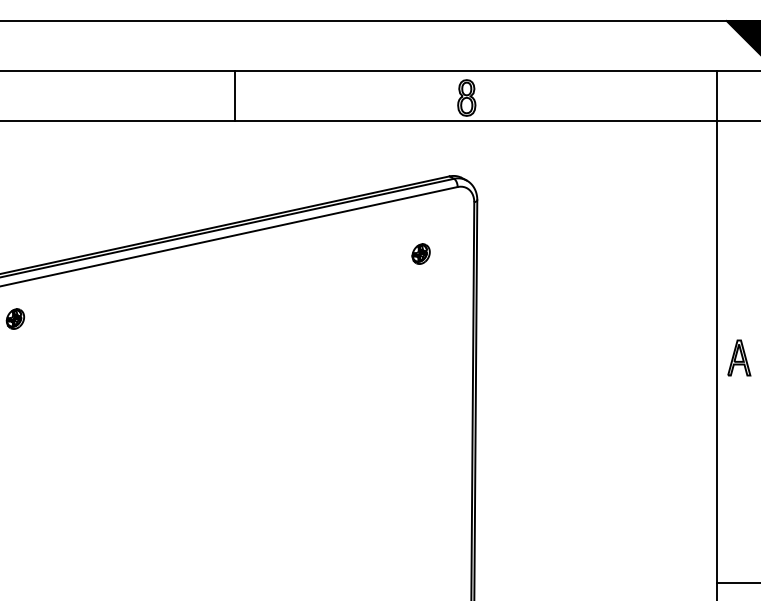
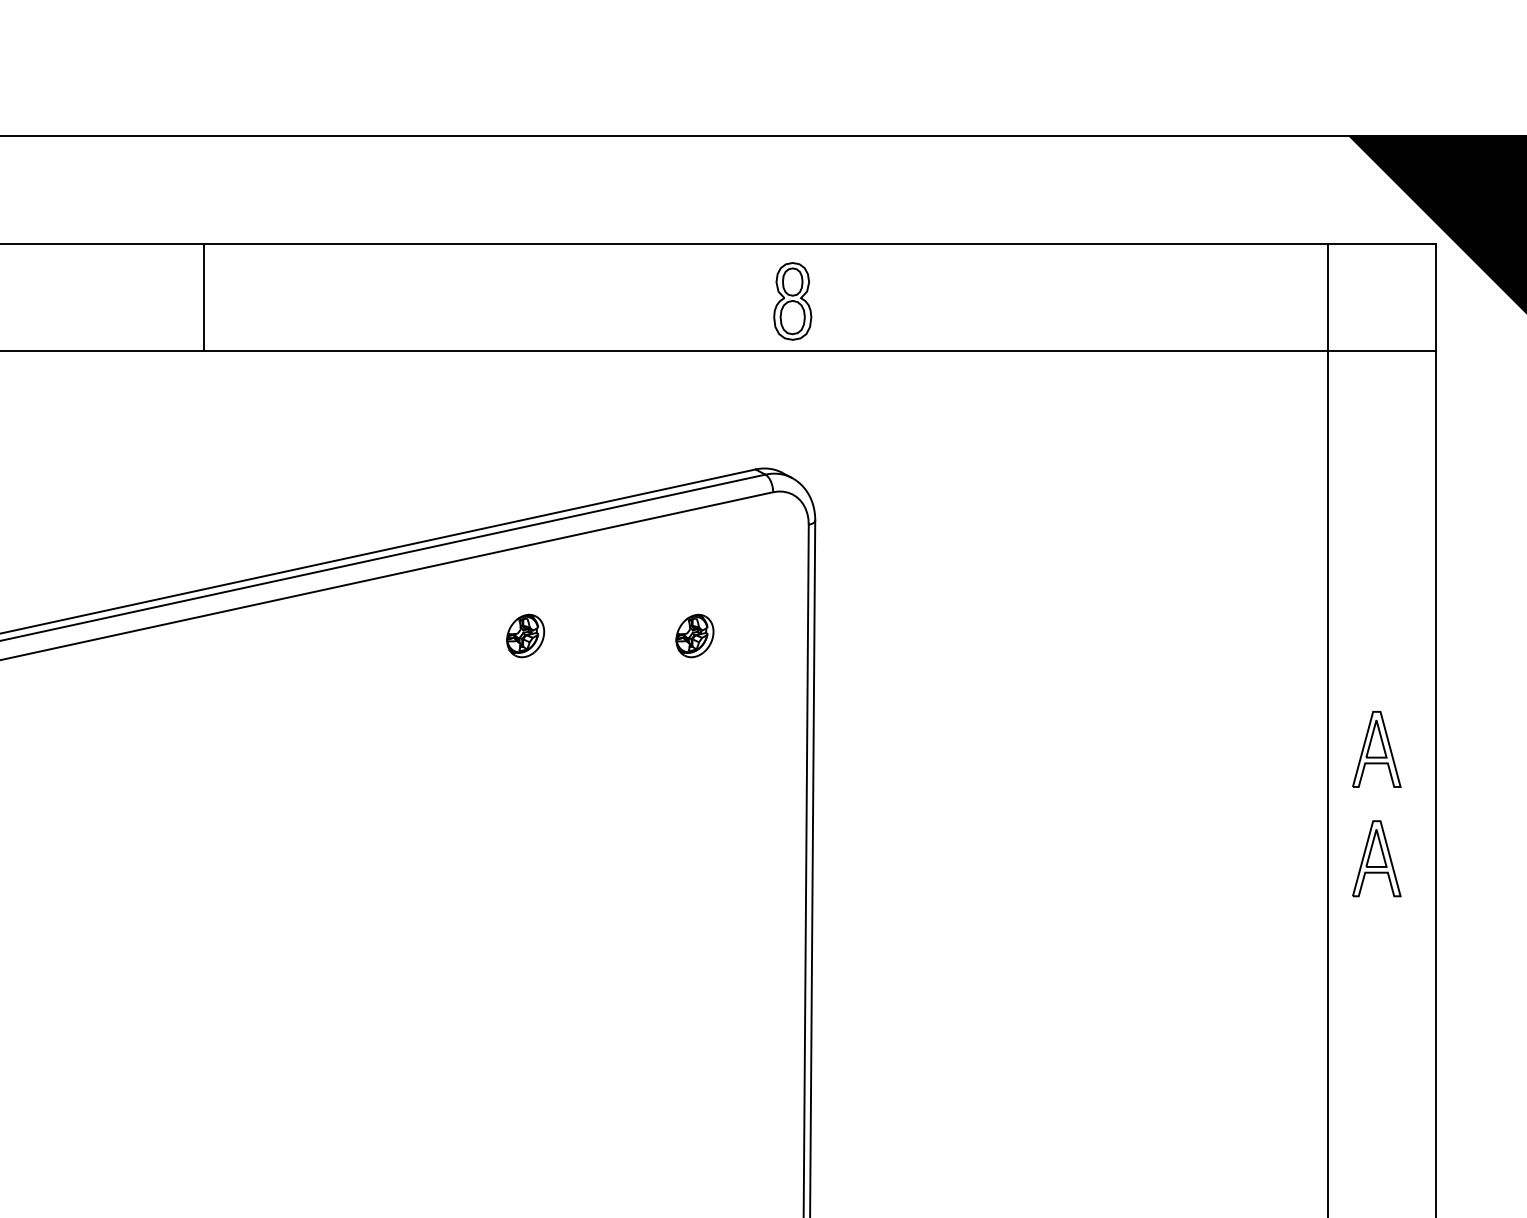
line: (234, 96) -> (202, 298), moved
part: (341, 253) -> (524, 634), added
part: (739, 306) -> (1377, 748), added

